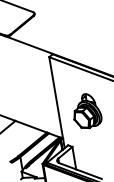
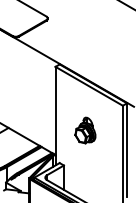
part: (86, 111) -> (85, 130), size x0.7

